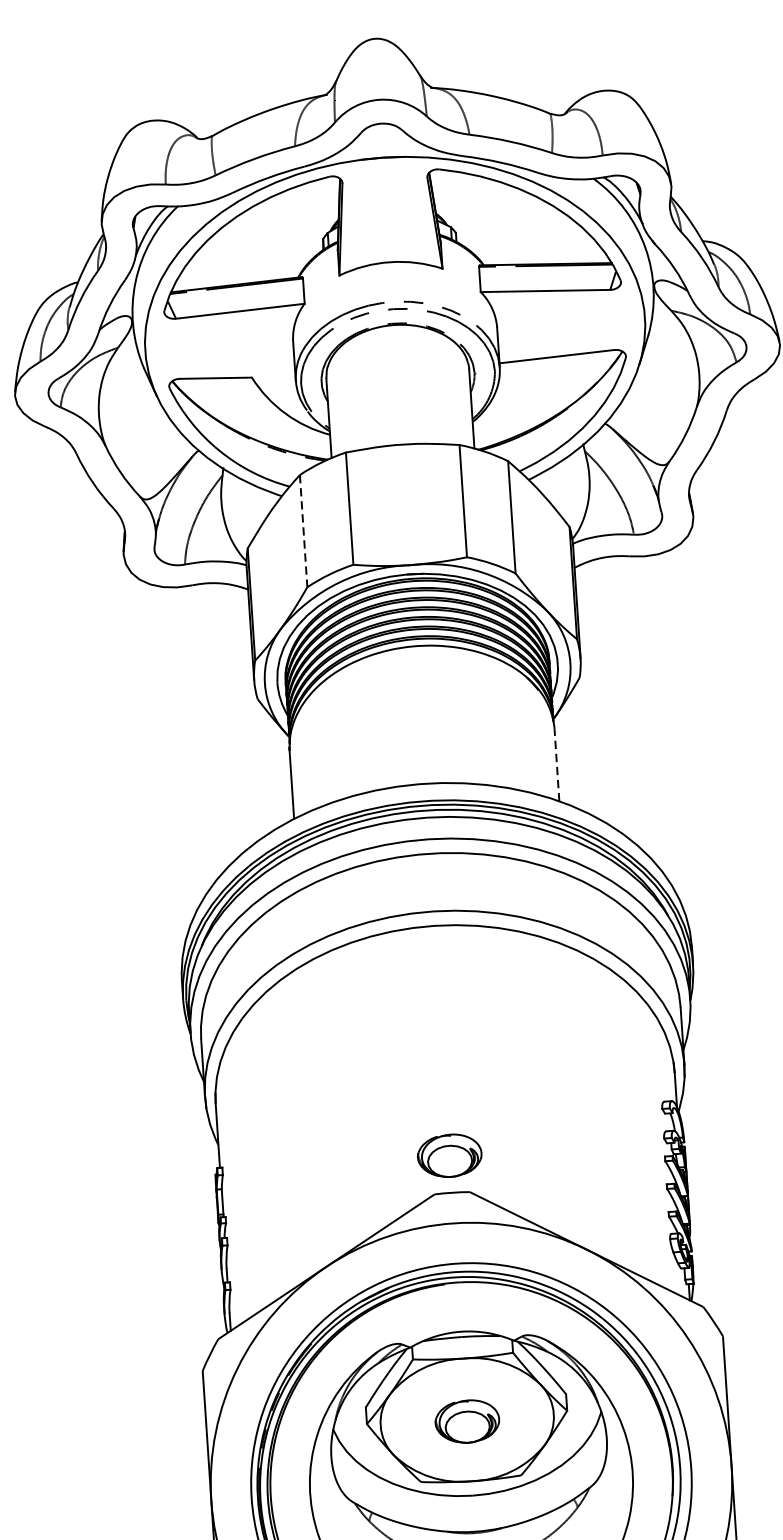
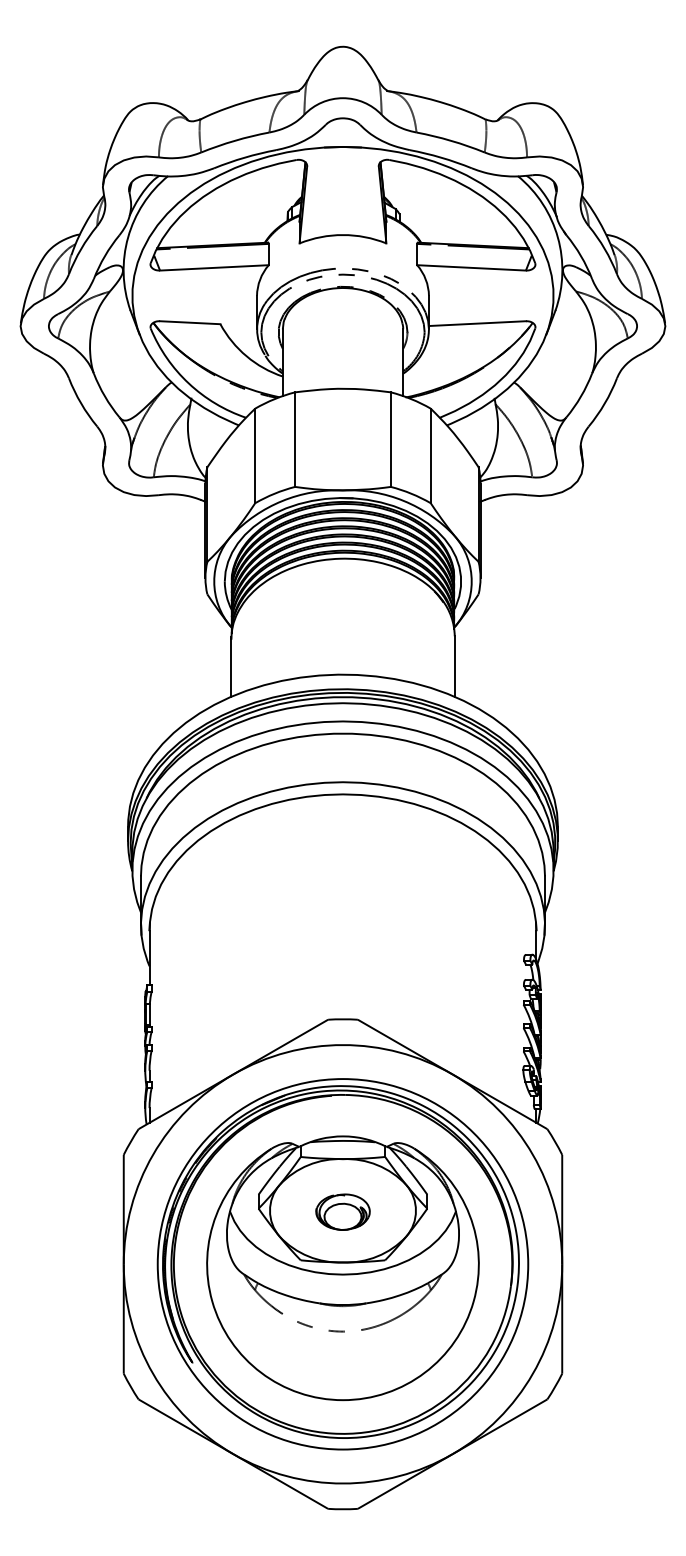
line: (303, 531) -> (255, 456), dashed -> solid
line: (556, 765) -> (454, 666), dashed -> solid
part: (449, 1155) -> (342, 987), removed

